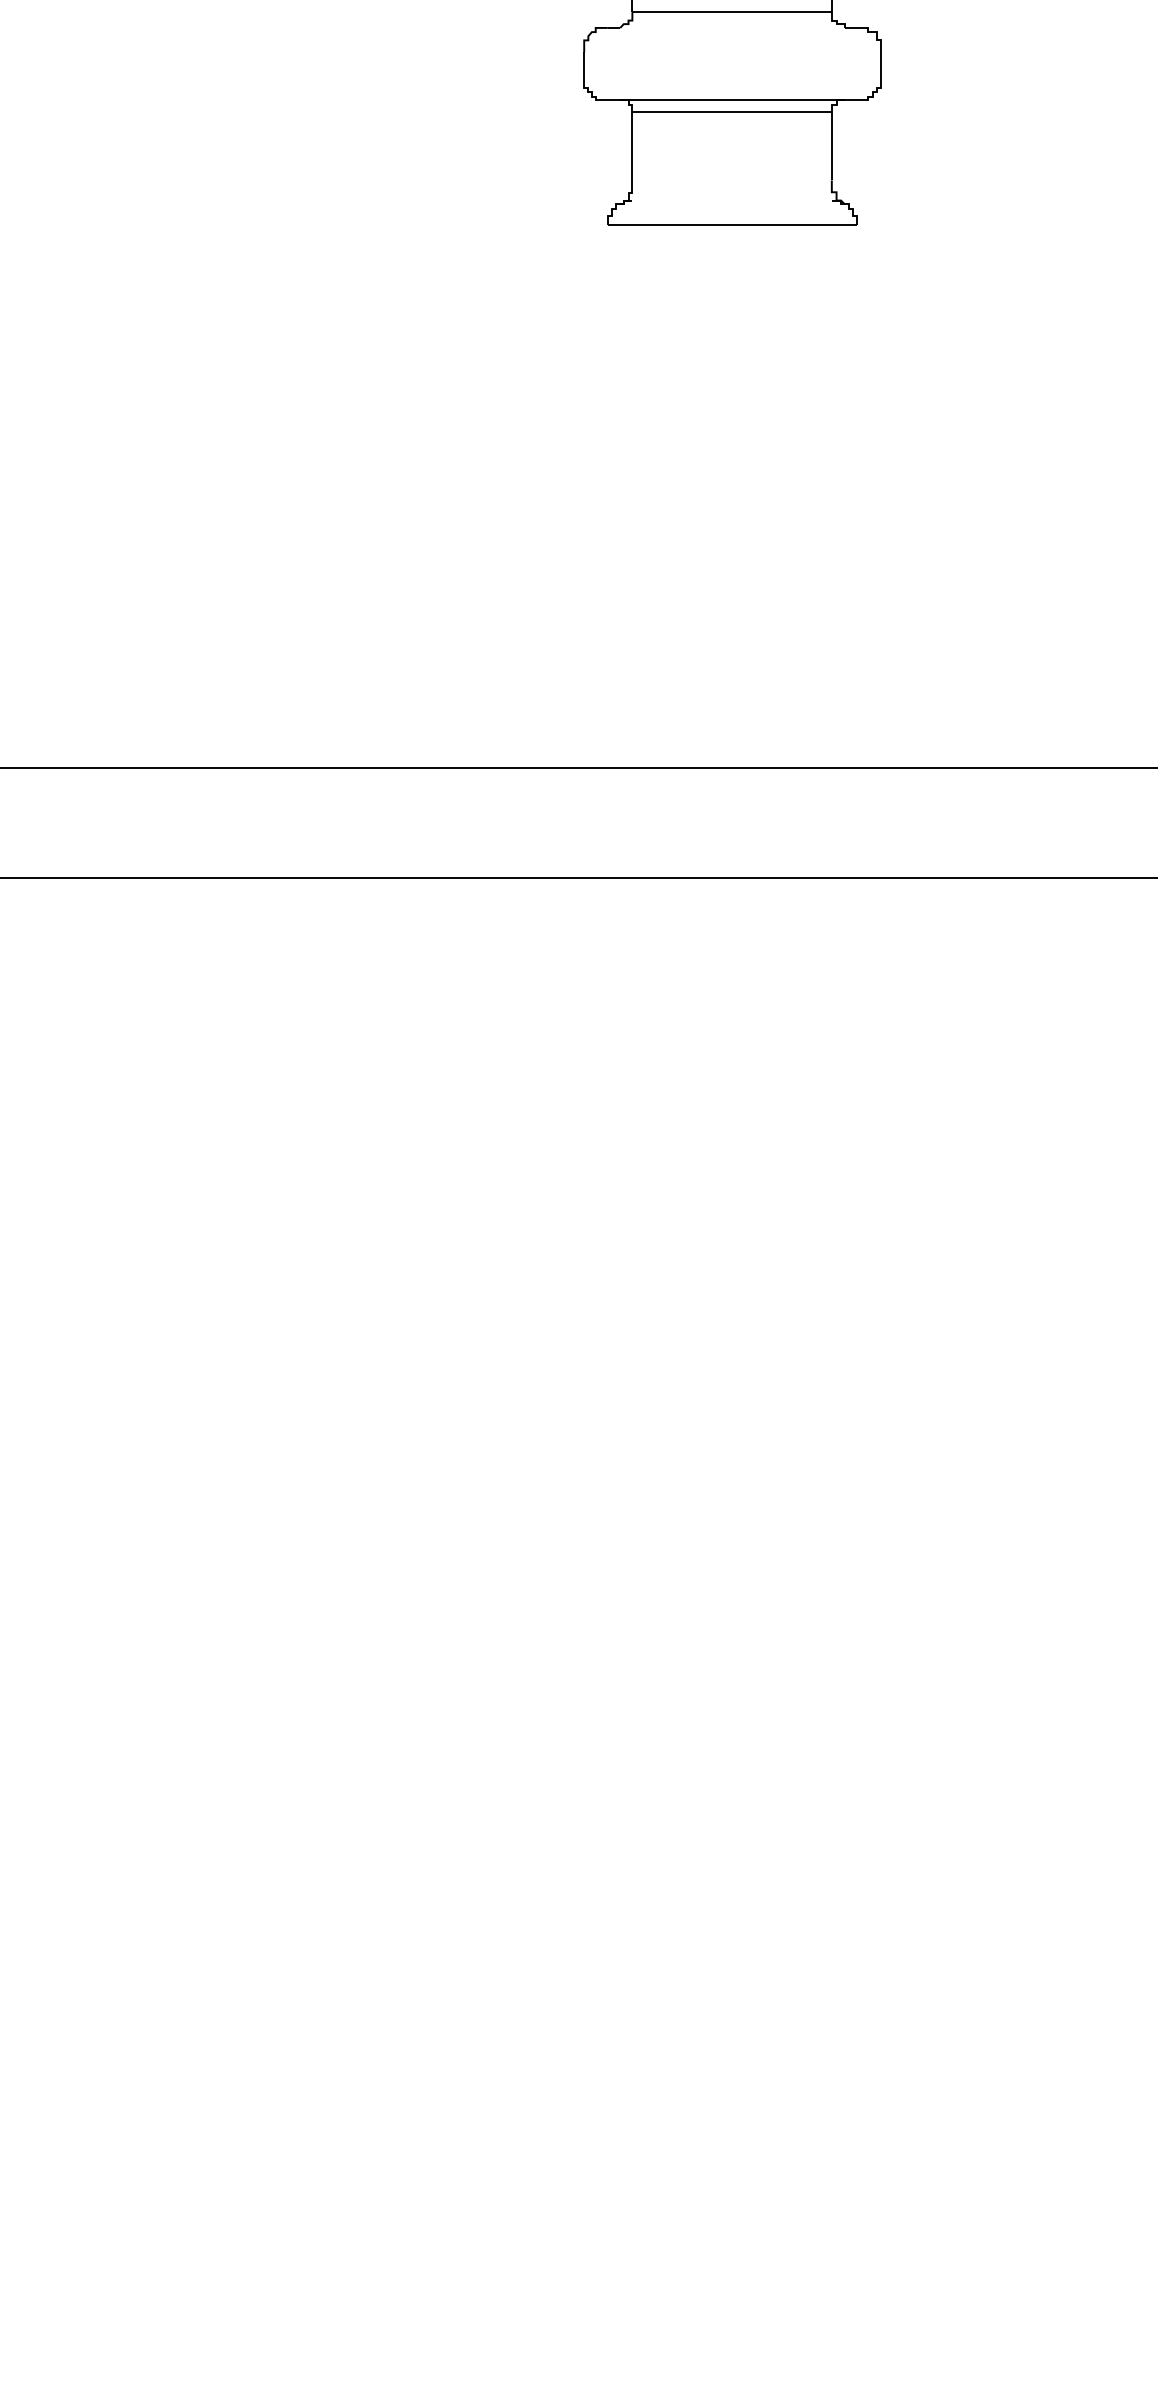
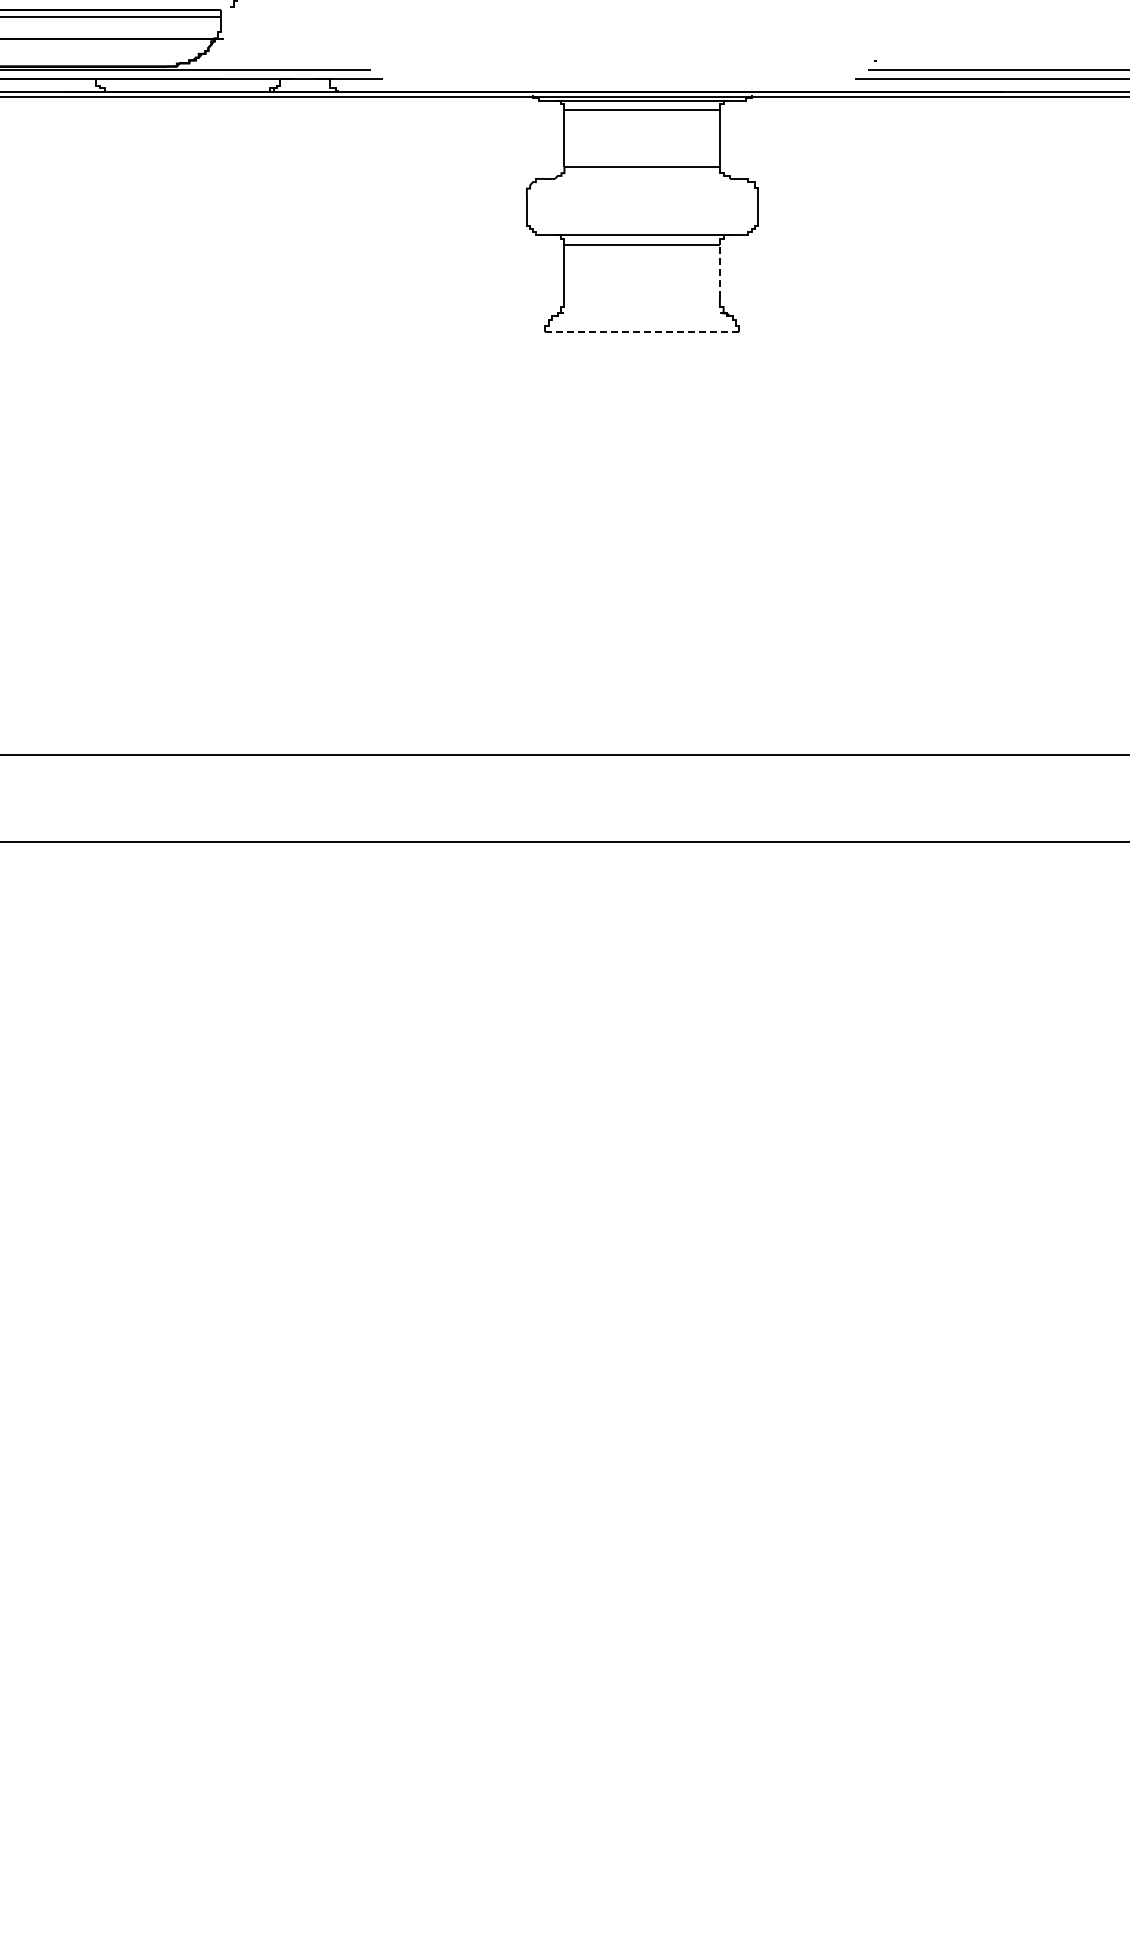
line: (831, 145) -> (719, 270), solid -> dashed
line: (732, 225) -> (642, 332), solid -> dashed

